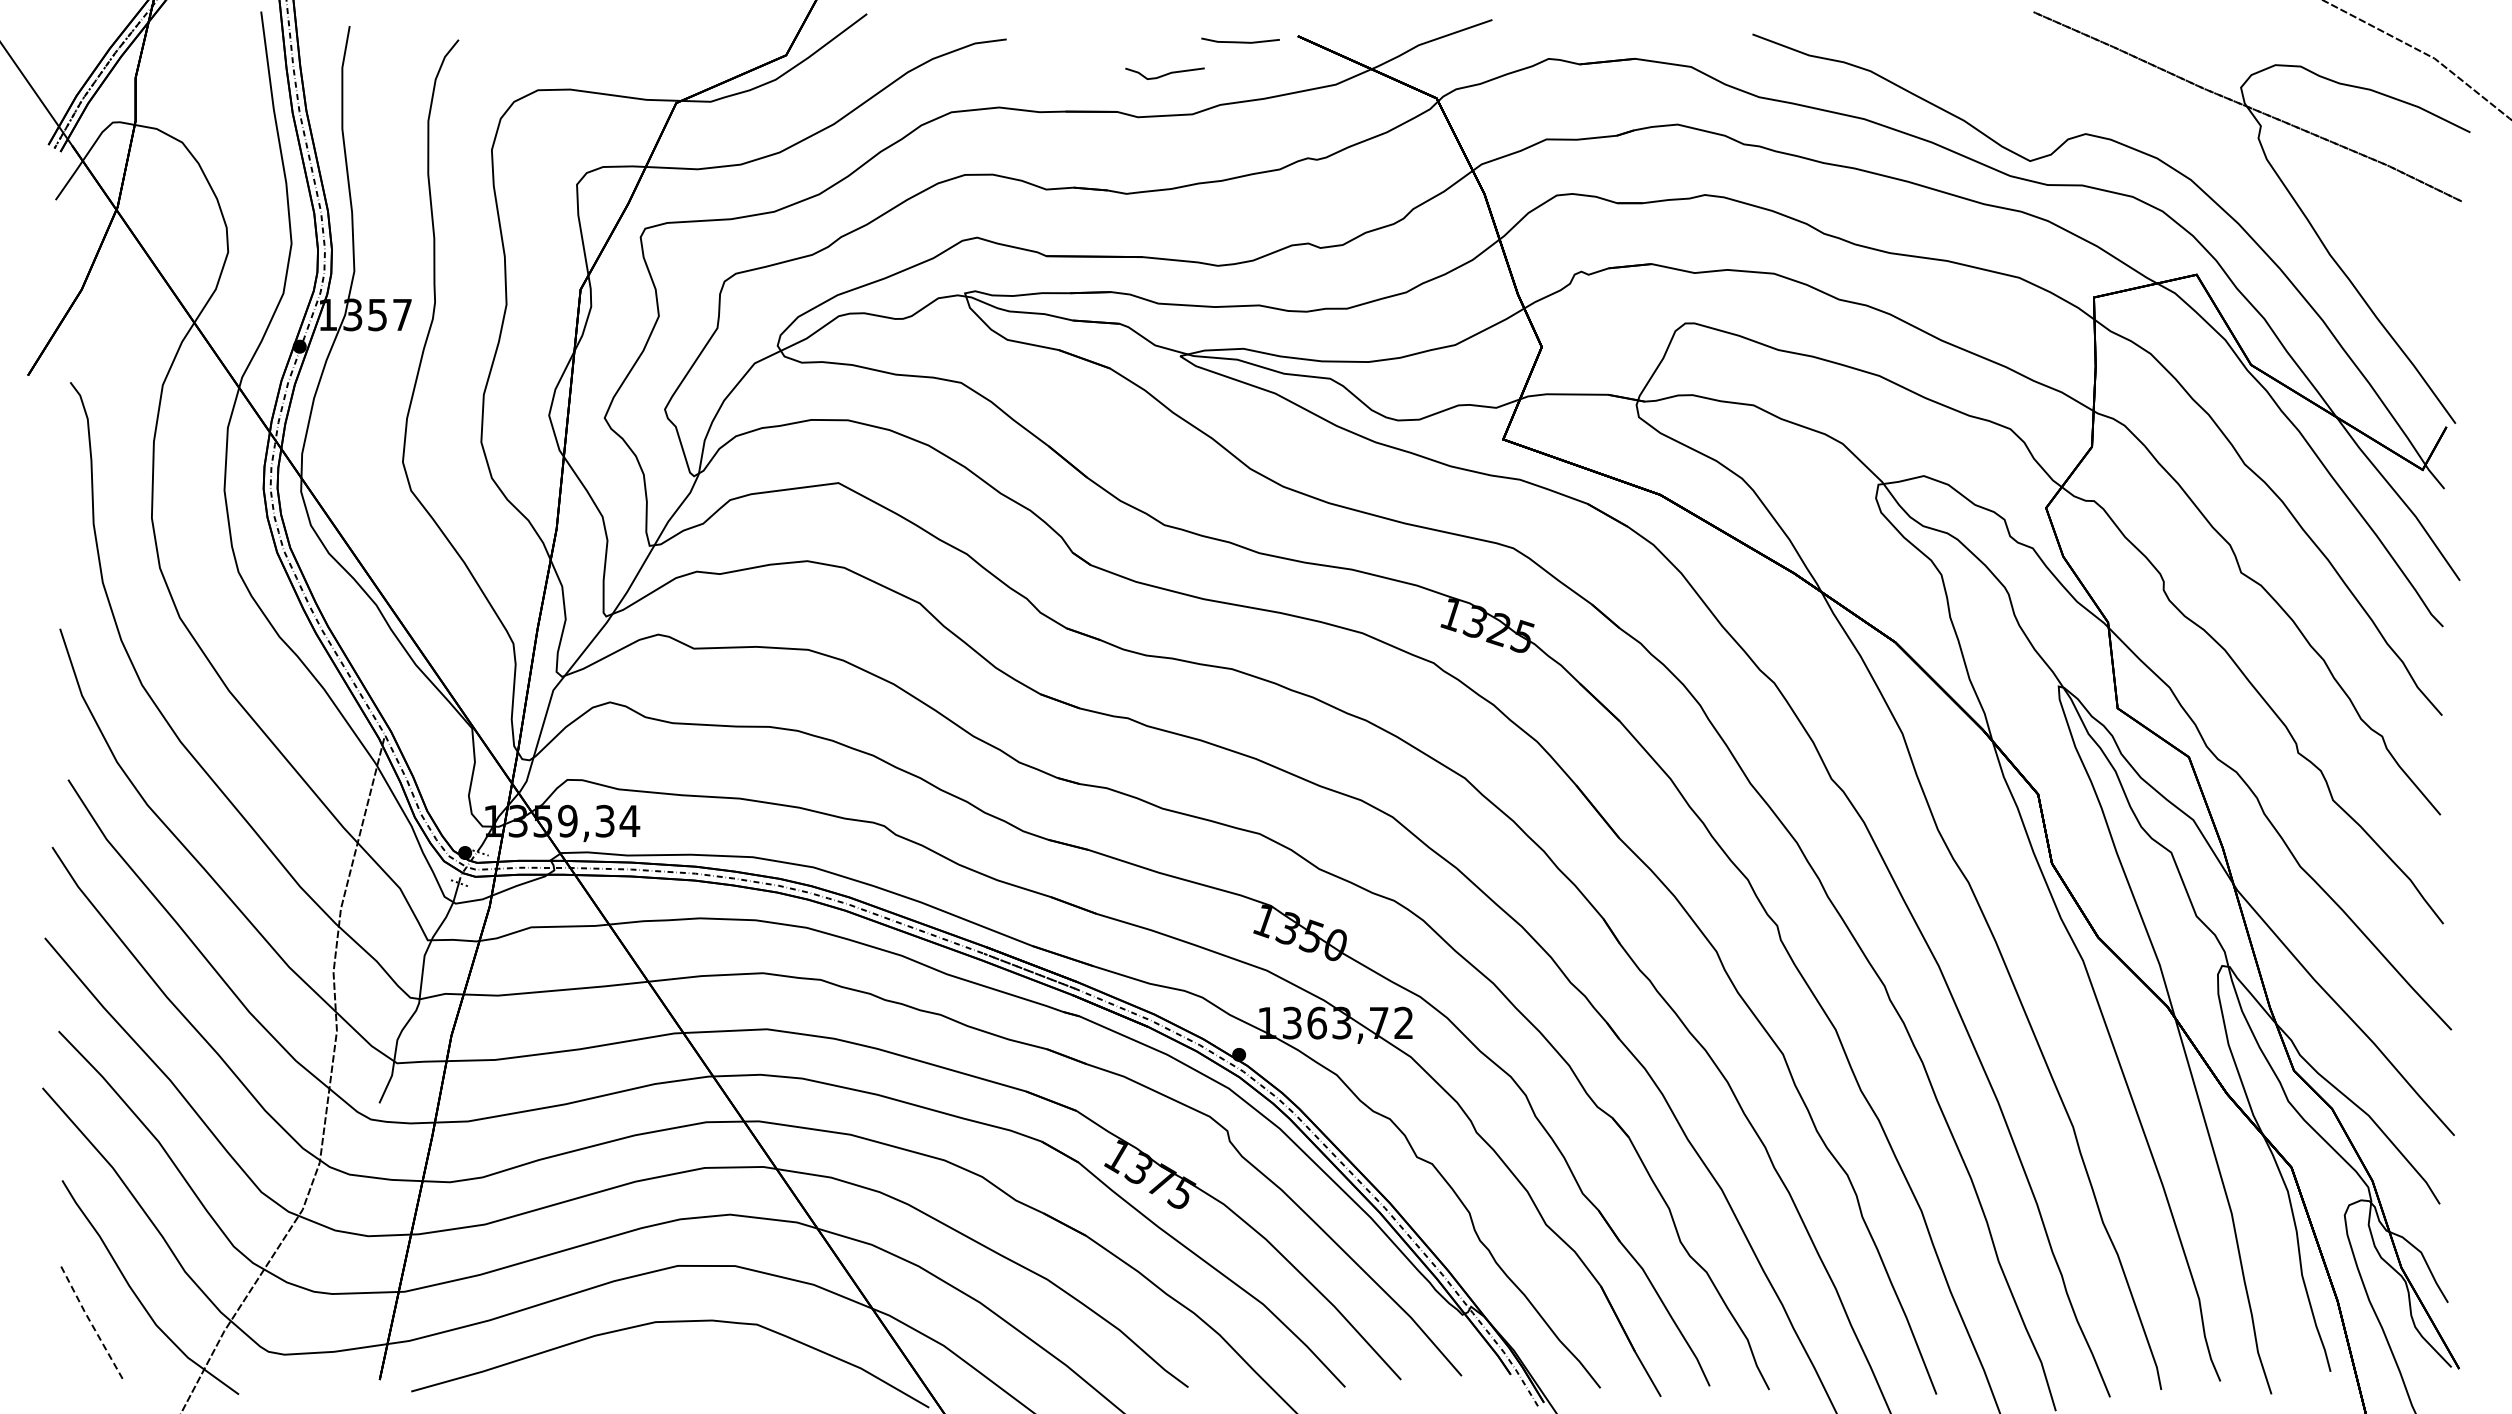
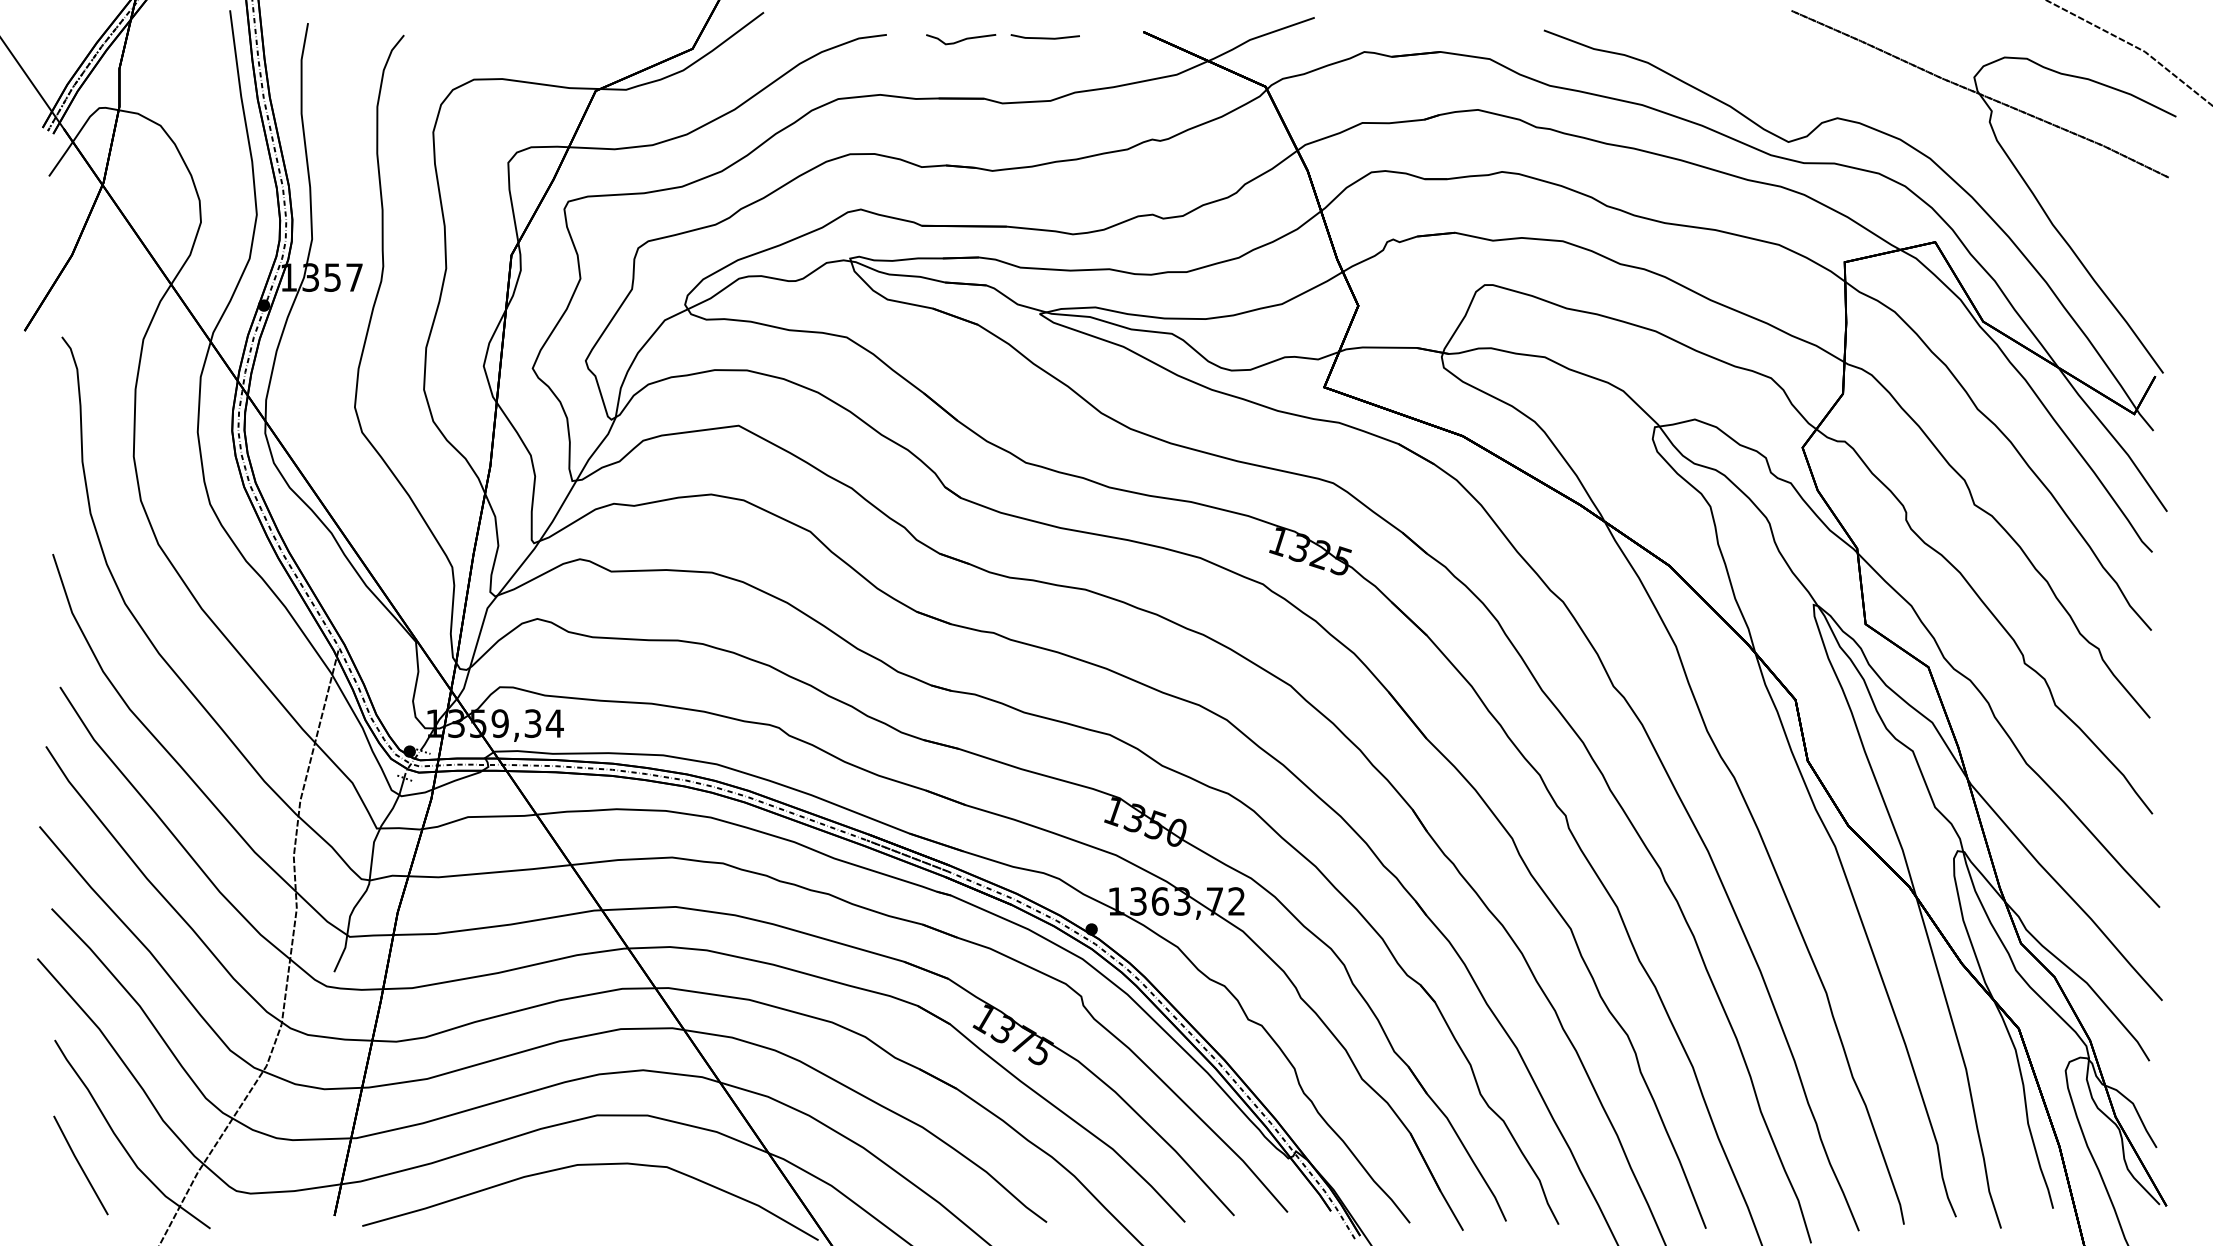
line: (1240, 41) -> (1045, 37), moved
curve: (1164, 74) -> (960, 40), moved
line: (91, 1323) -> (80, 1166), dashed -> solid

